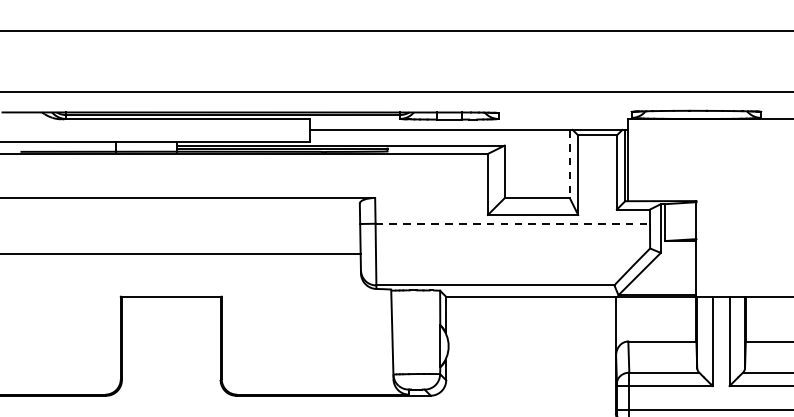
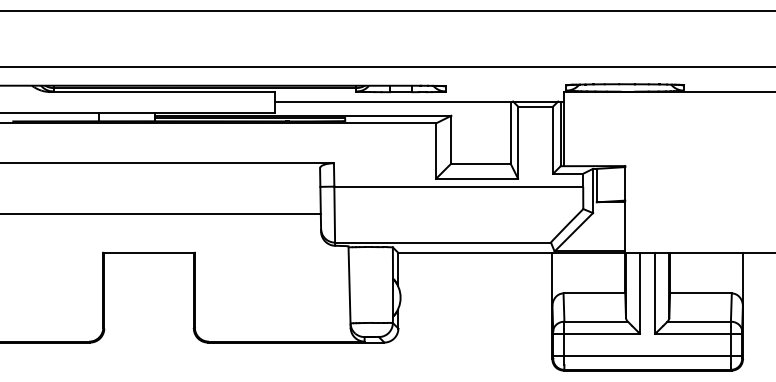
line: (569, 164) -> (510, 132), dashed -> solid
line: (513, 223) -> (459, 186), dashed -> solid

